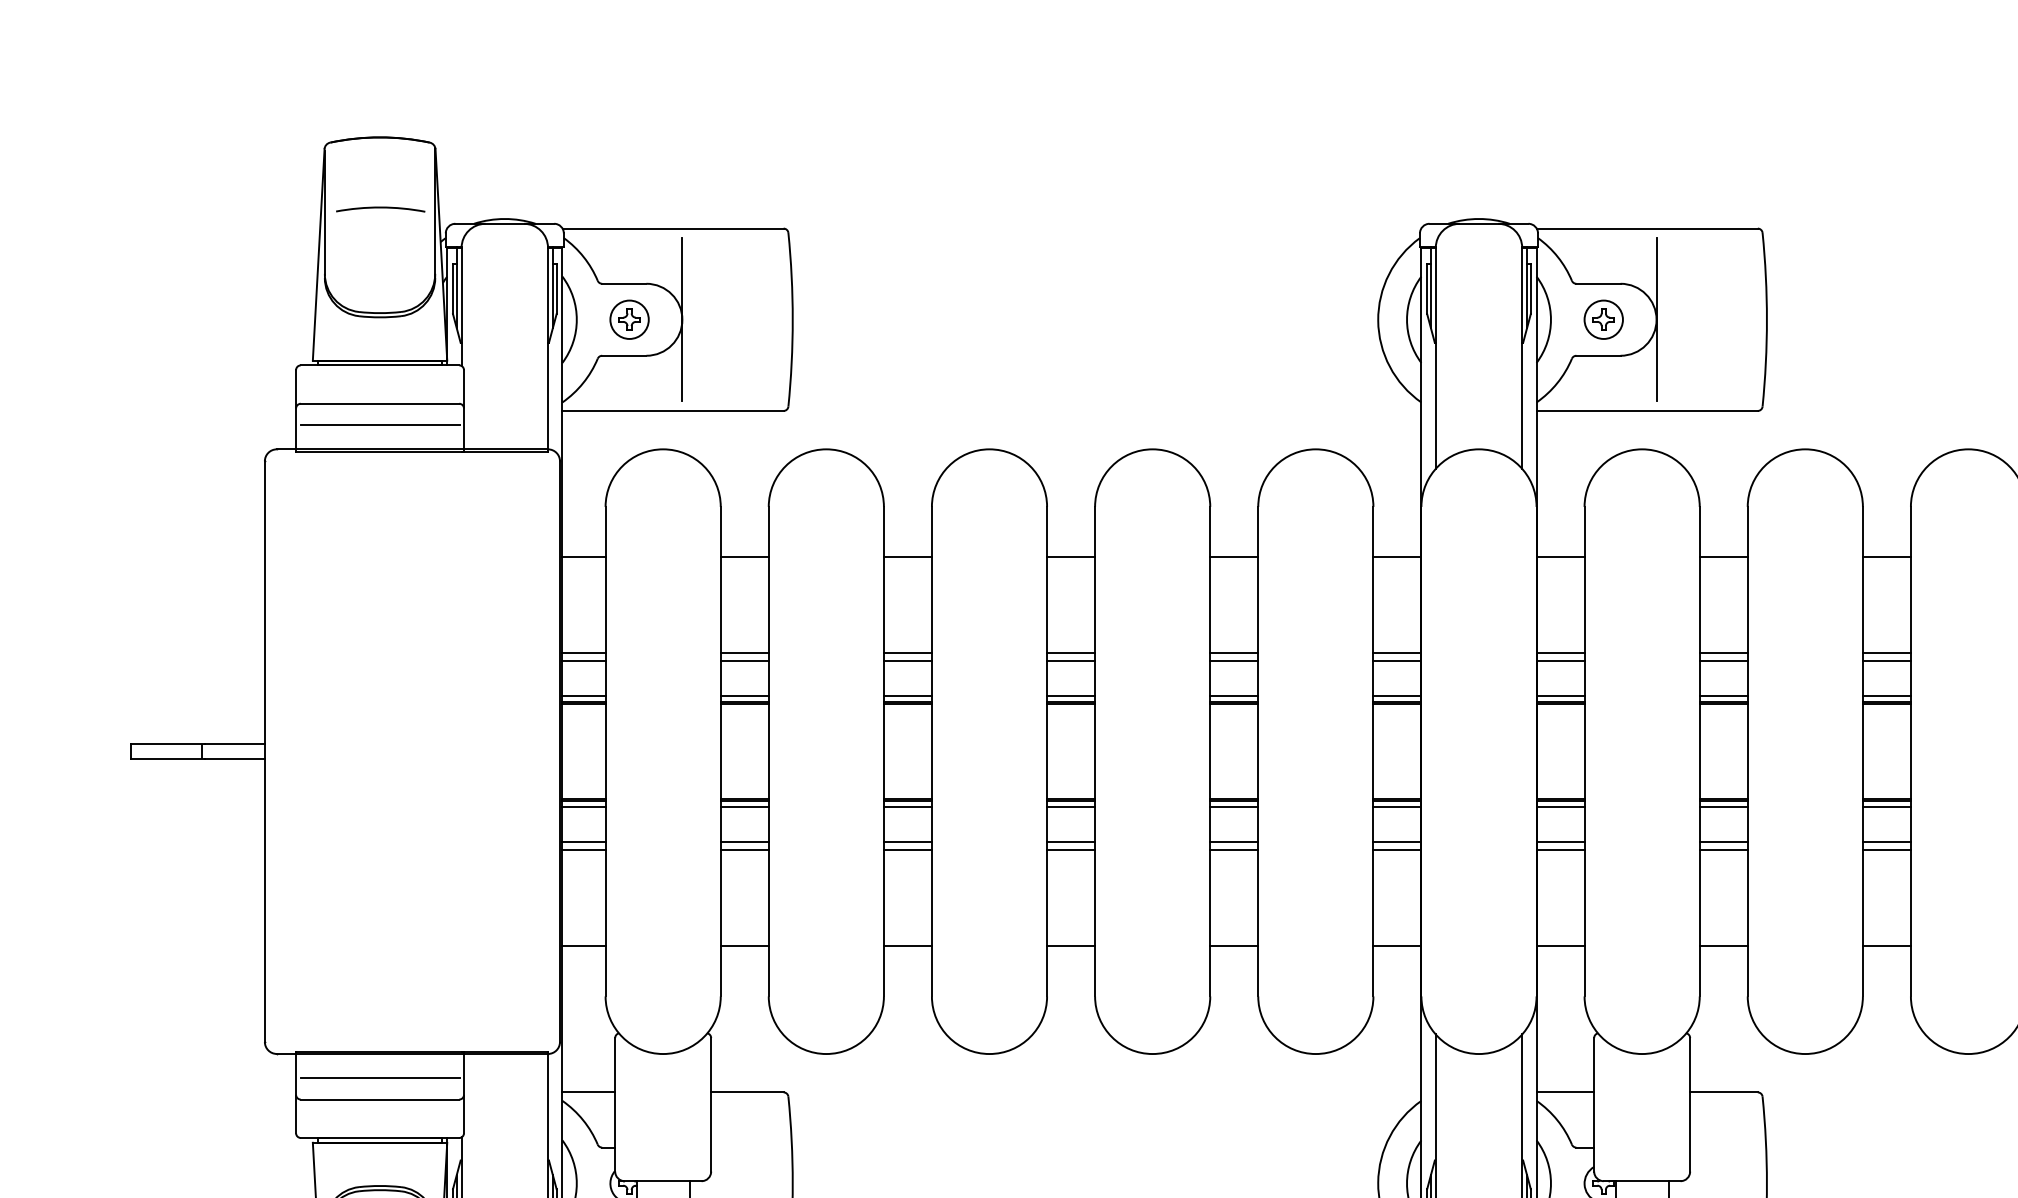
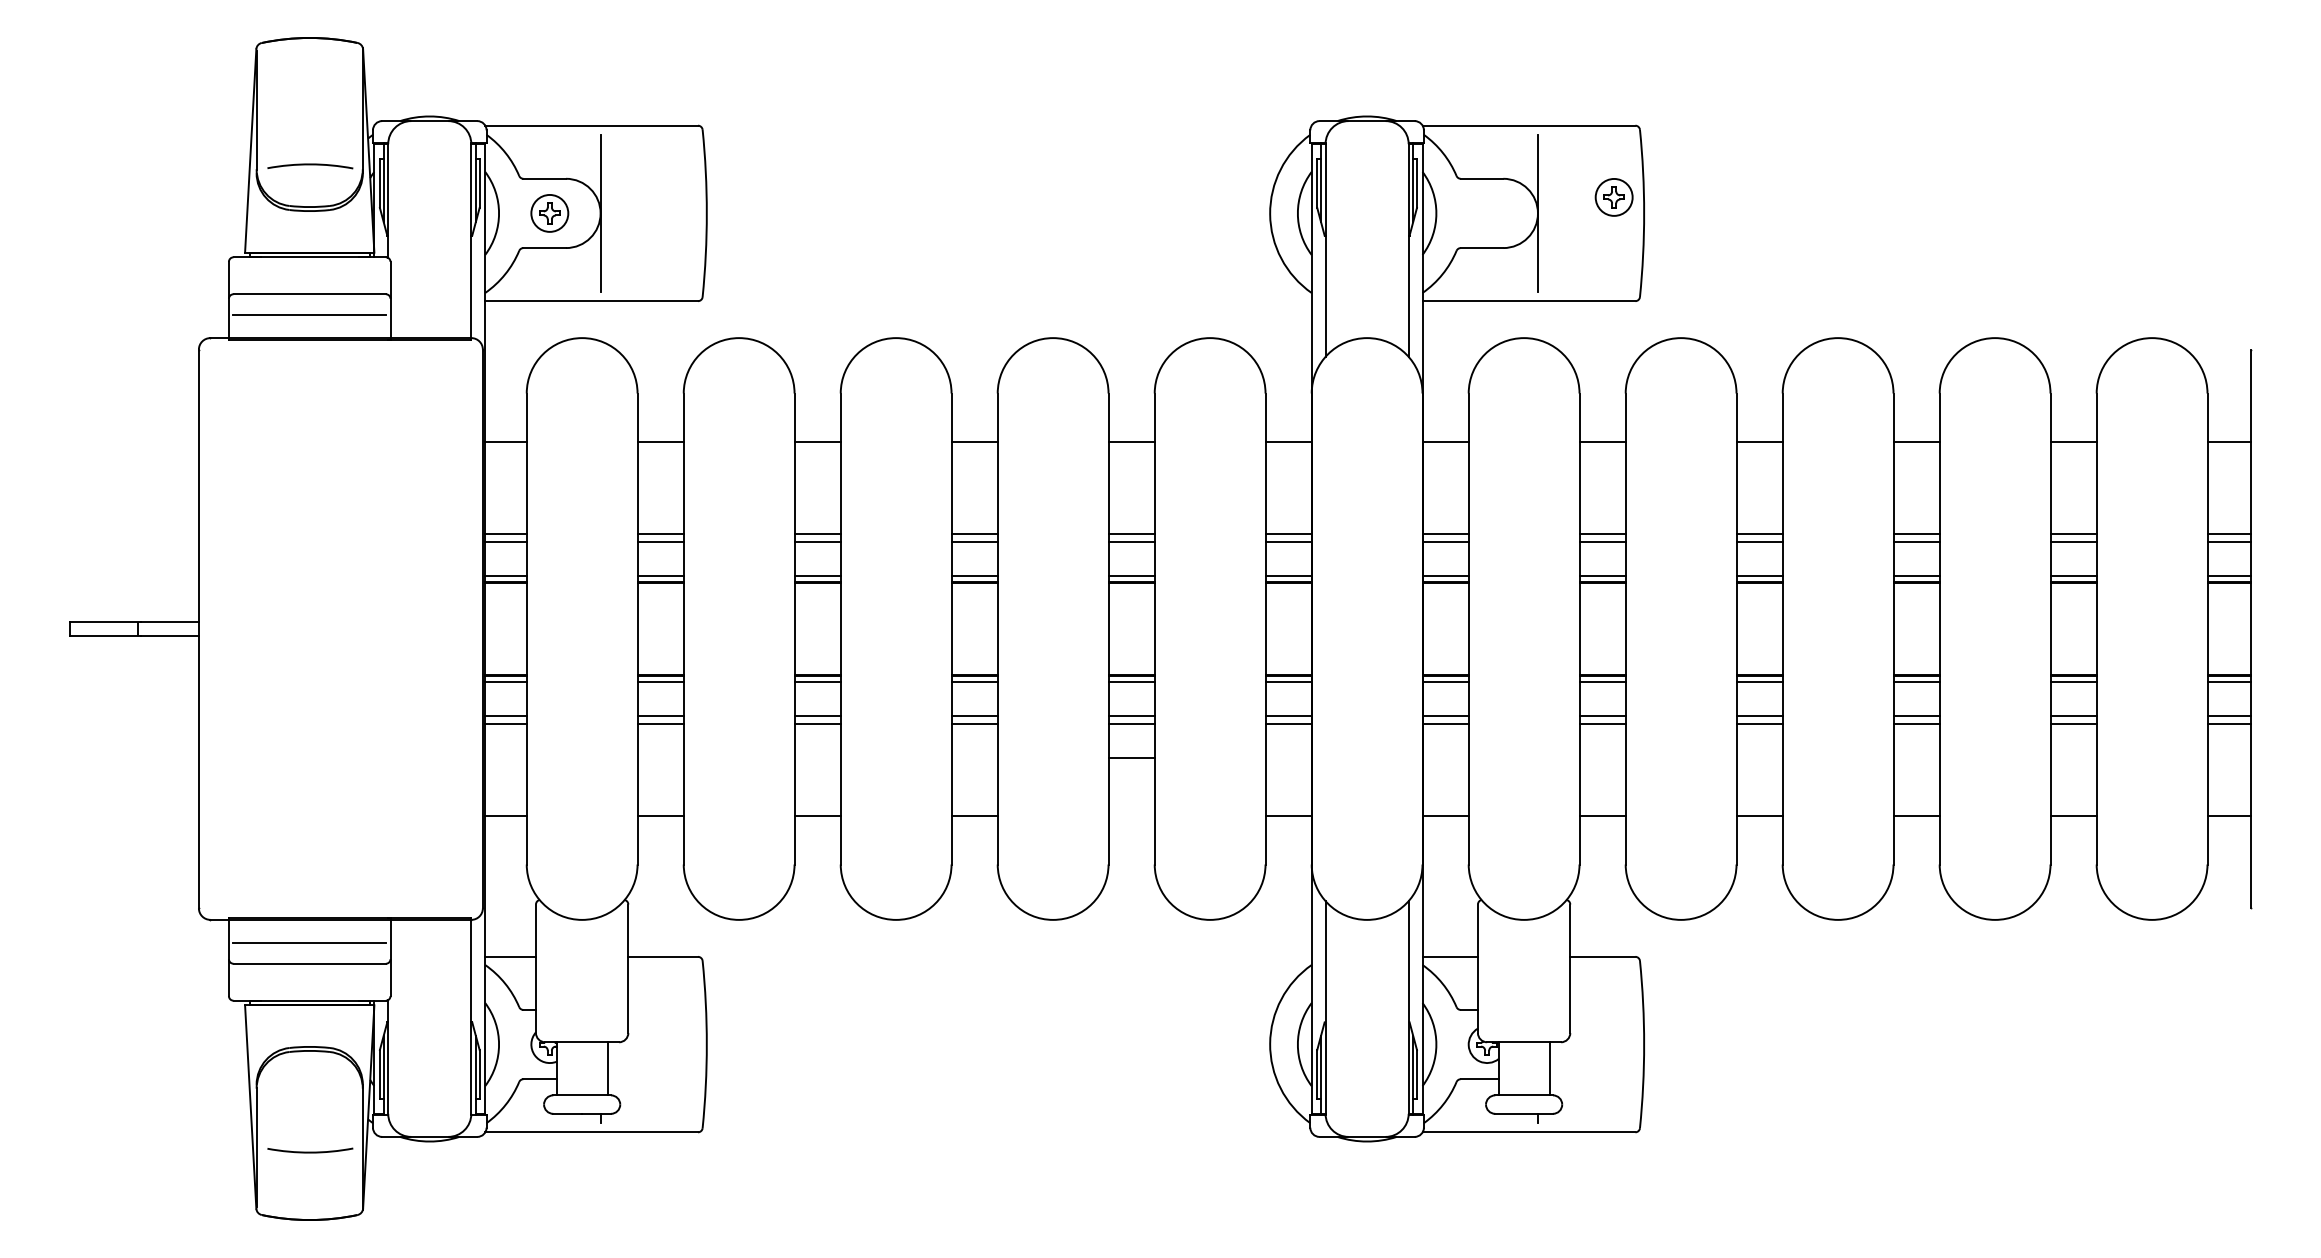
arc: (380, 208) -> (310, 165), moved
part: (1603, 319) -> (1613, 197), moved
line: (1234, 946) -> (1131, 758), moved

